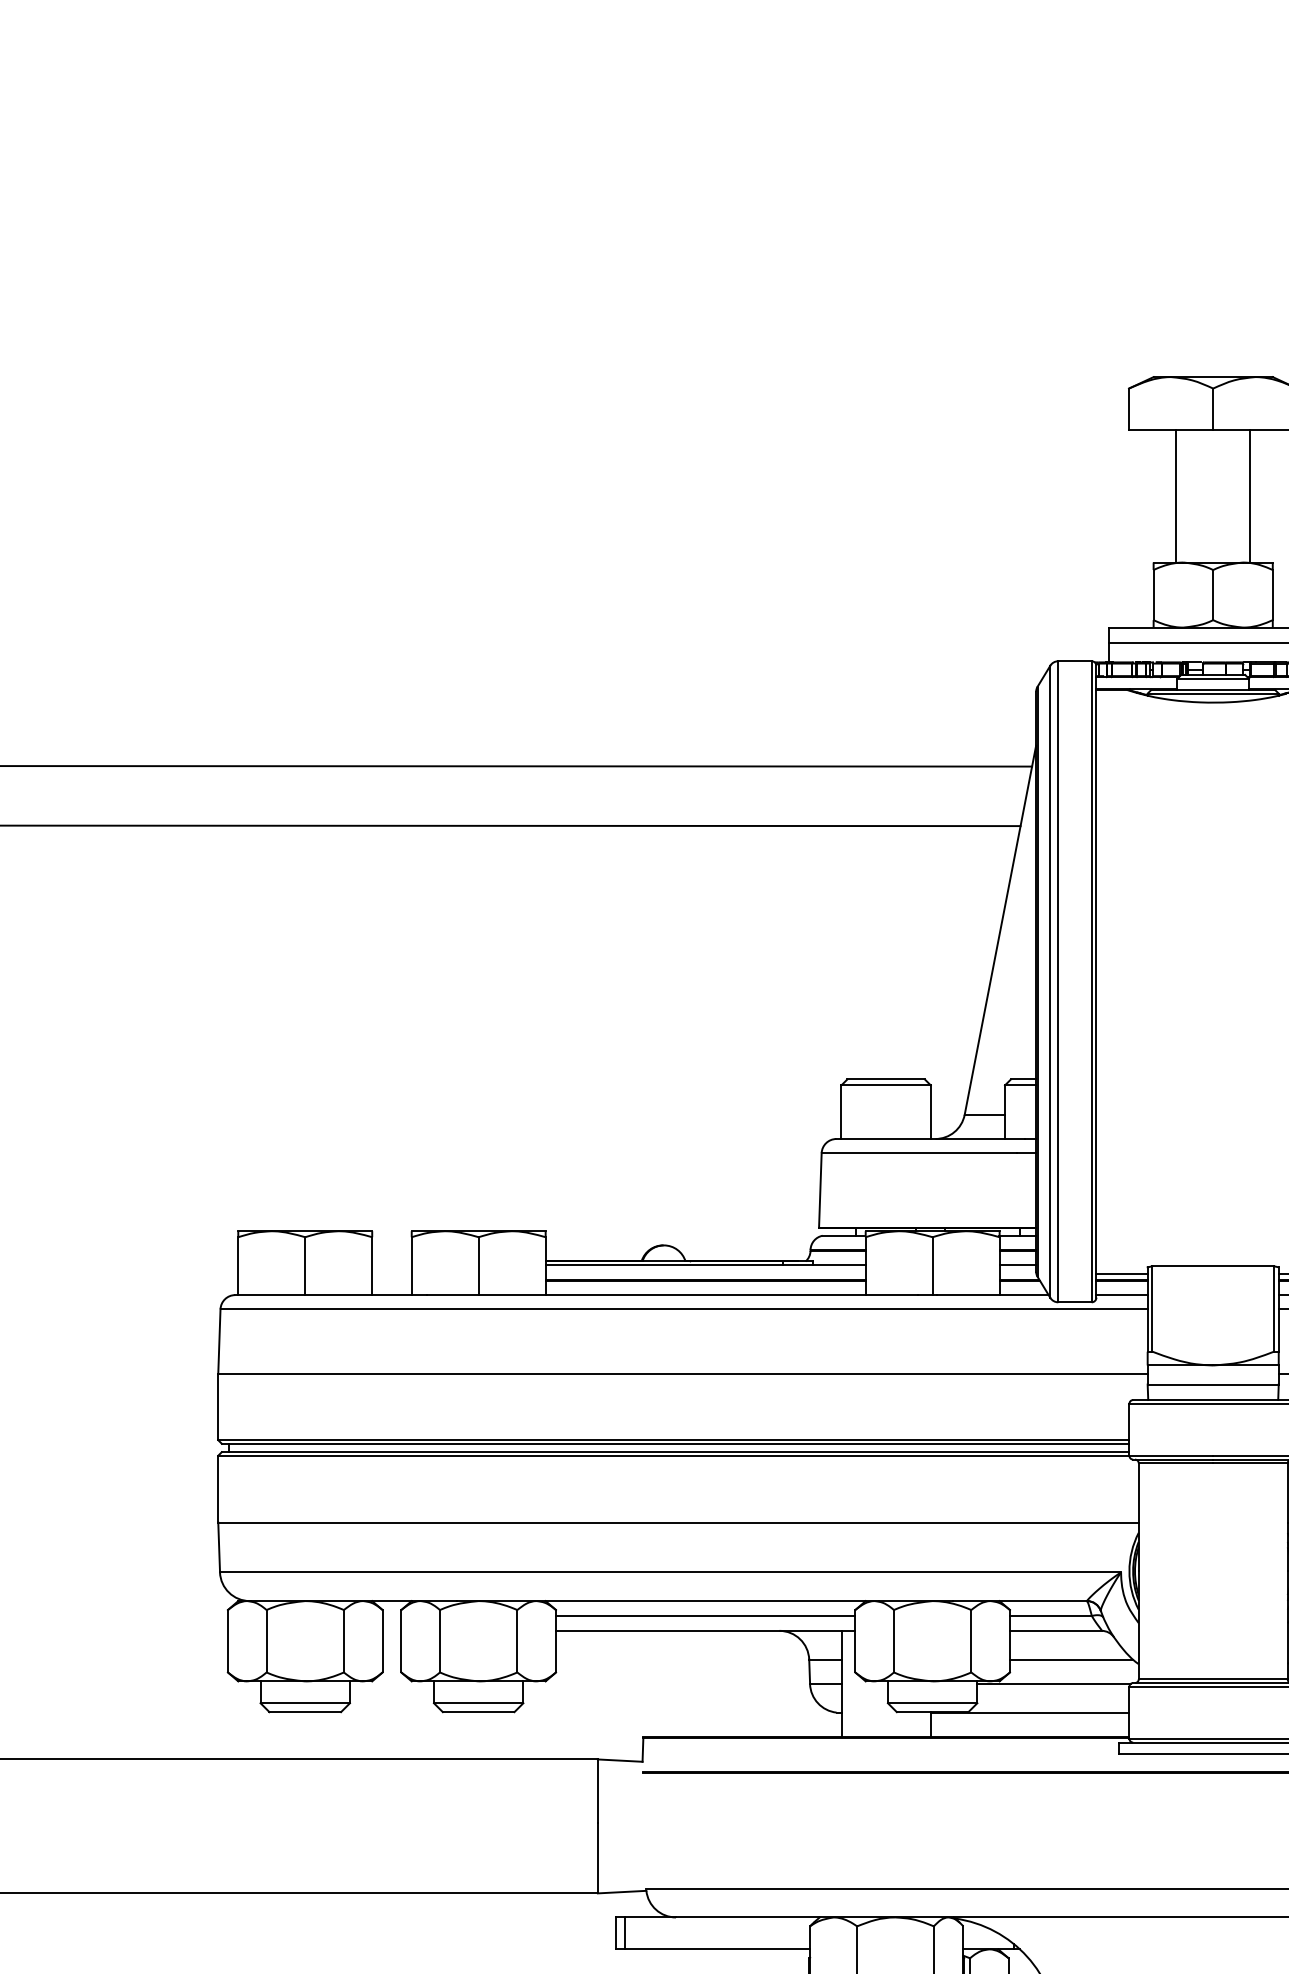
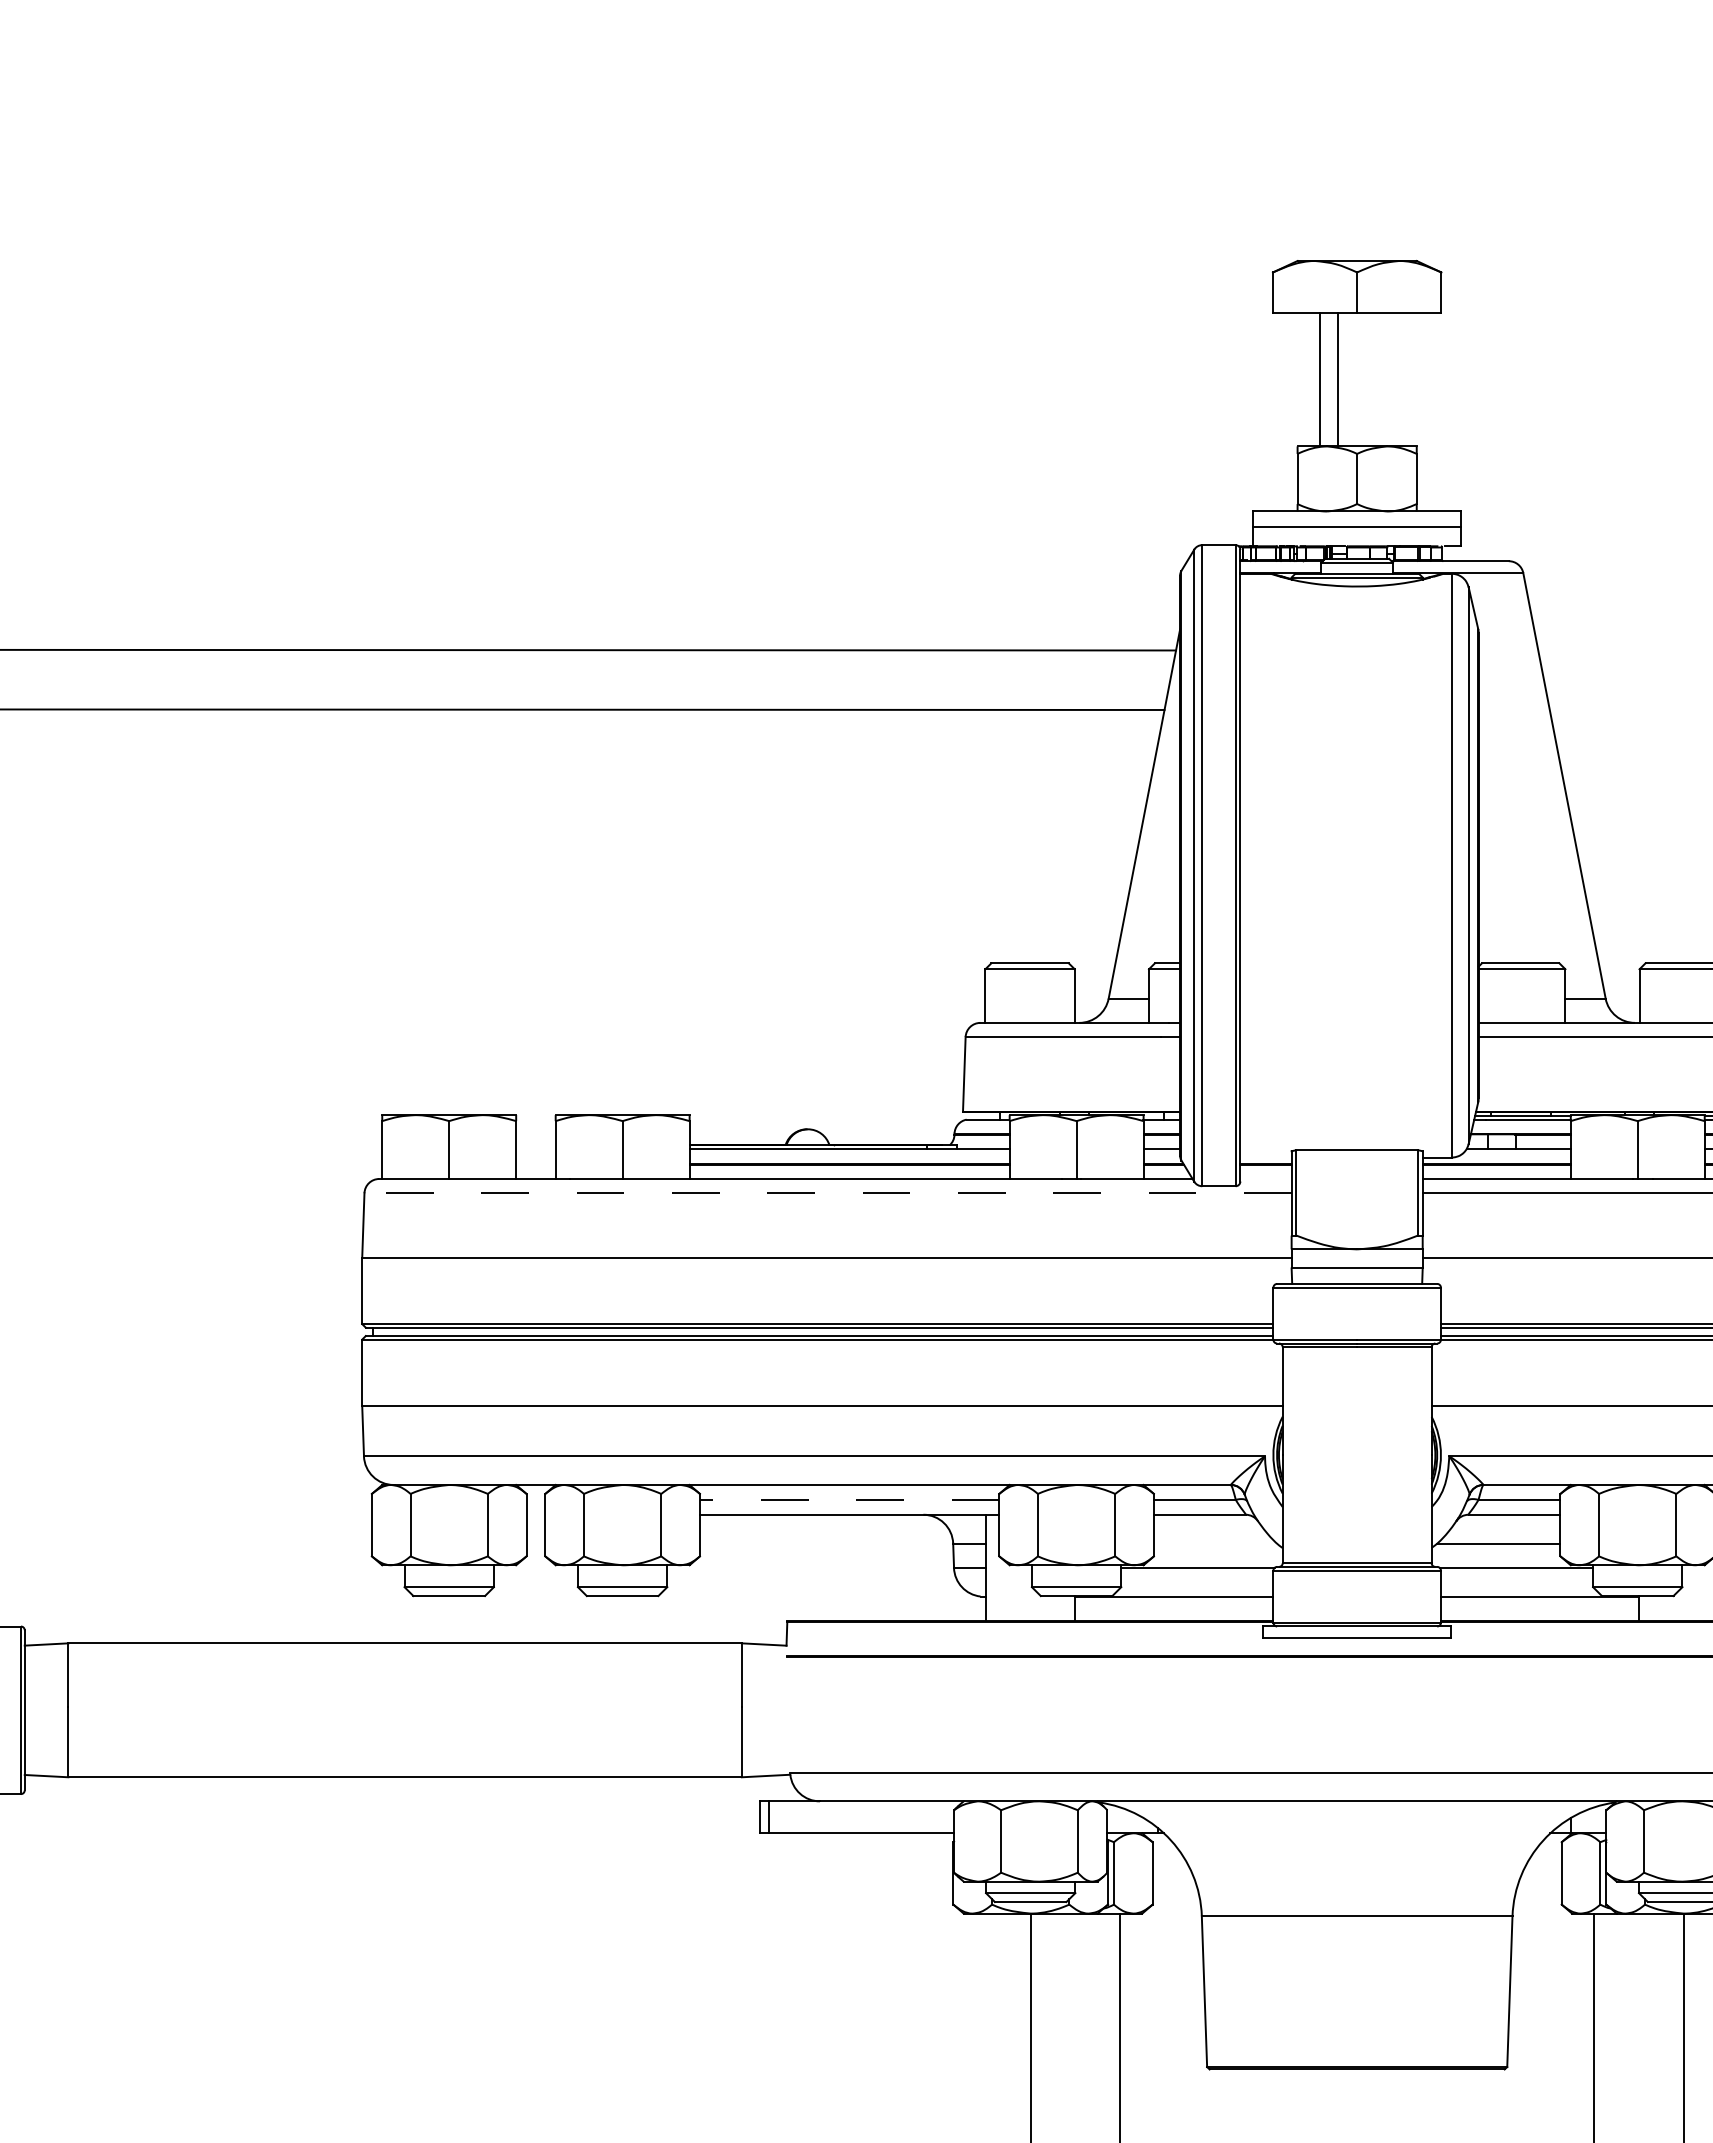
line: (1250, 495) -> (1338, 379), moved
line: (1121, 1273) -> (1265, 1157), removed
line: (1121, 1294) -> (1265, 1178), removed
line: (684, 1309) -> (828, 1193), solid -> dashed
line: (705, 1615) -> (849, 1499), solid -> dashed
line: (1071, 1659) -> (1215, 1543), removed

